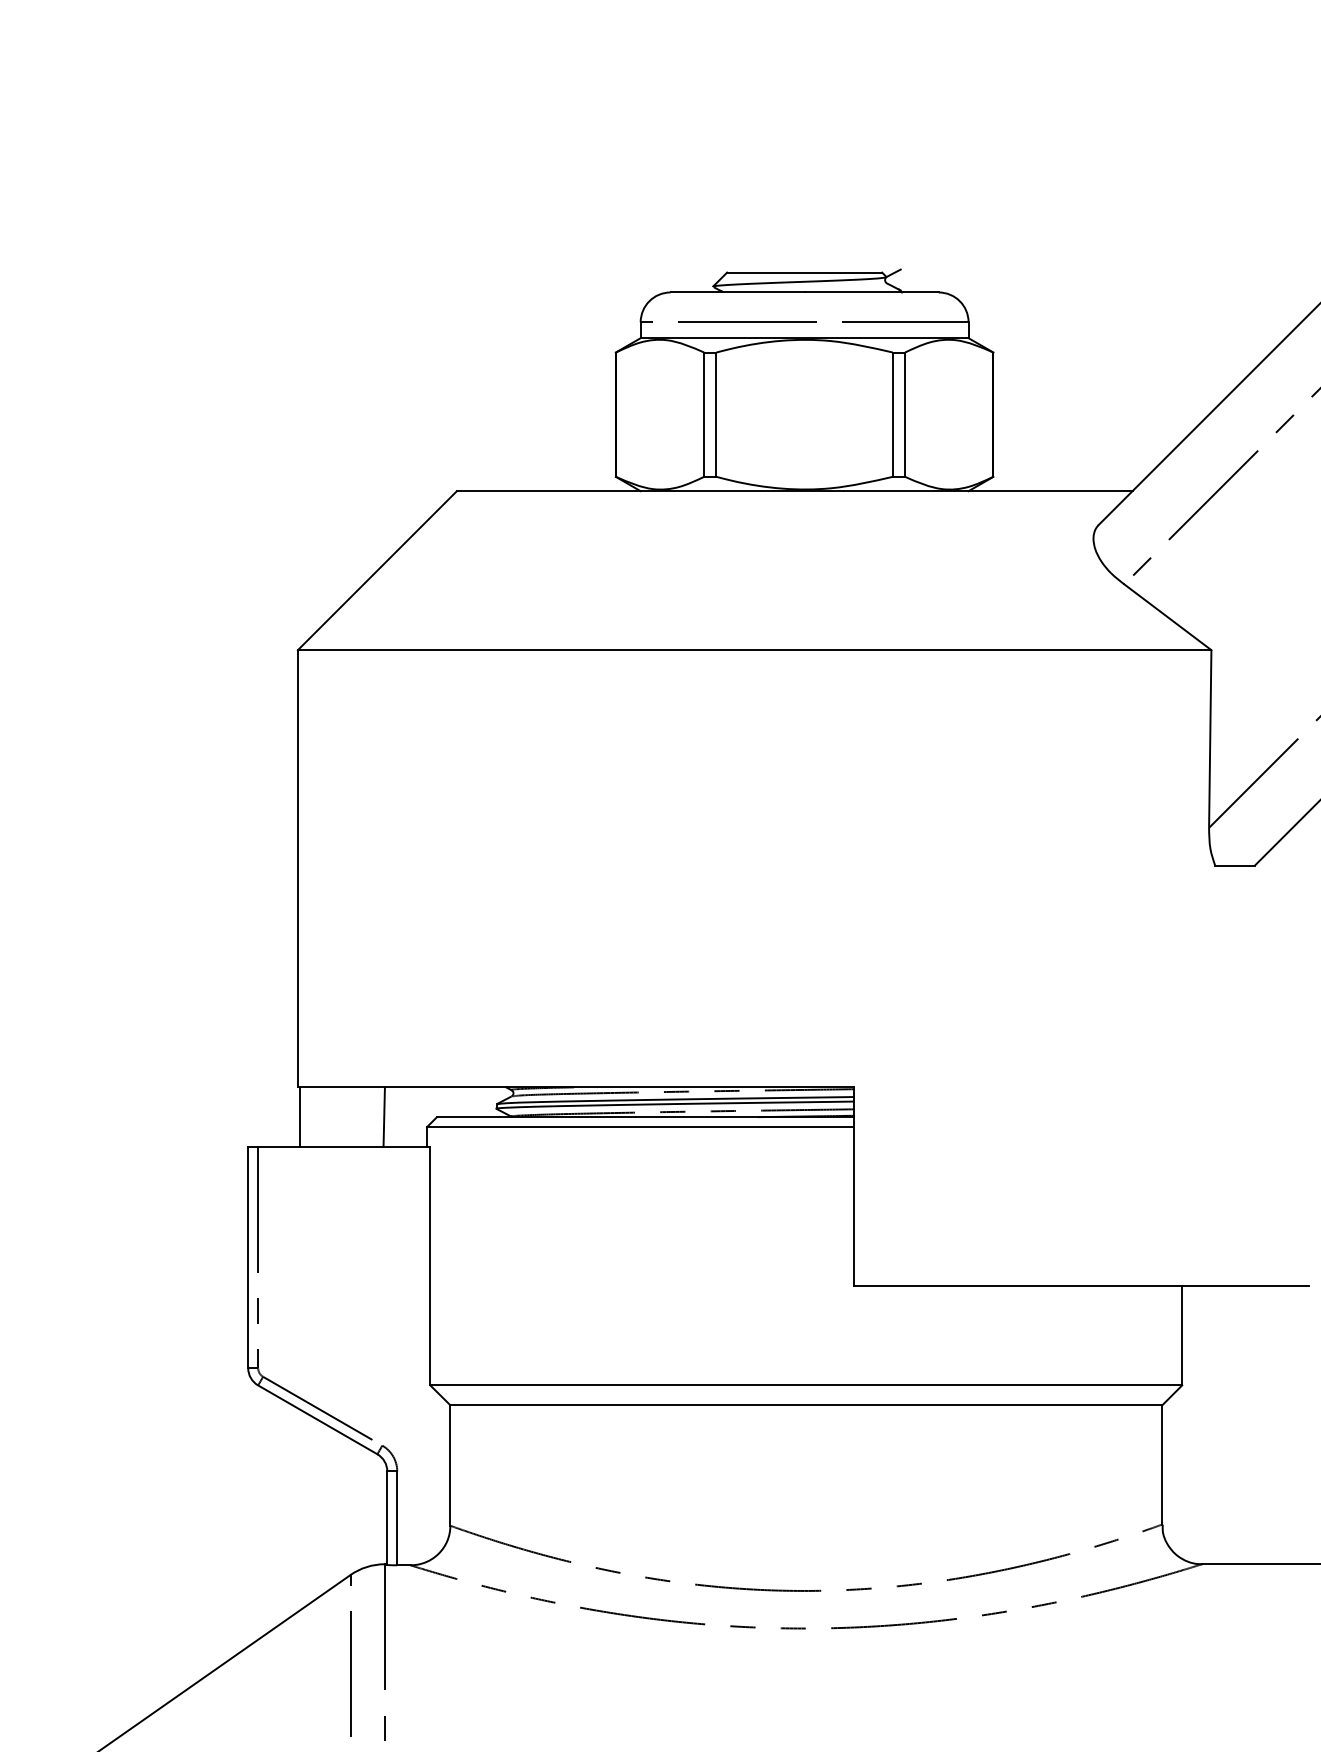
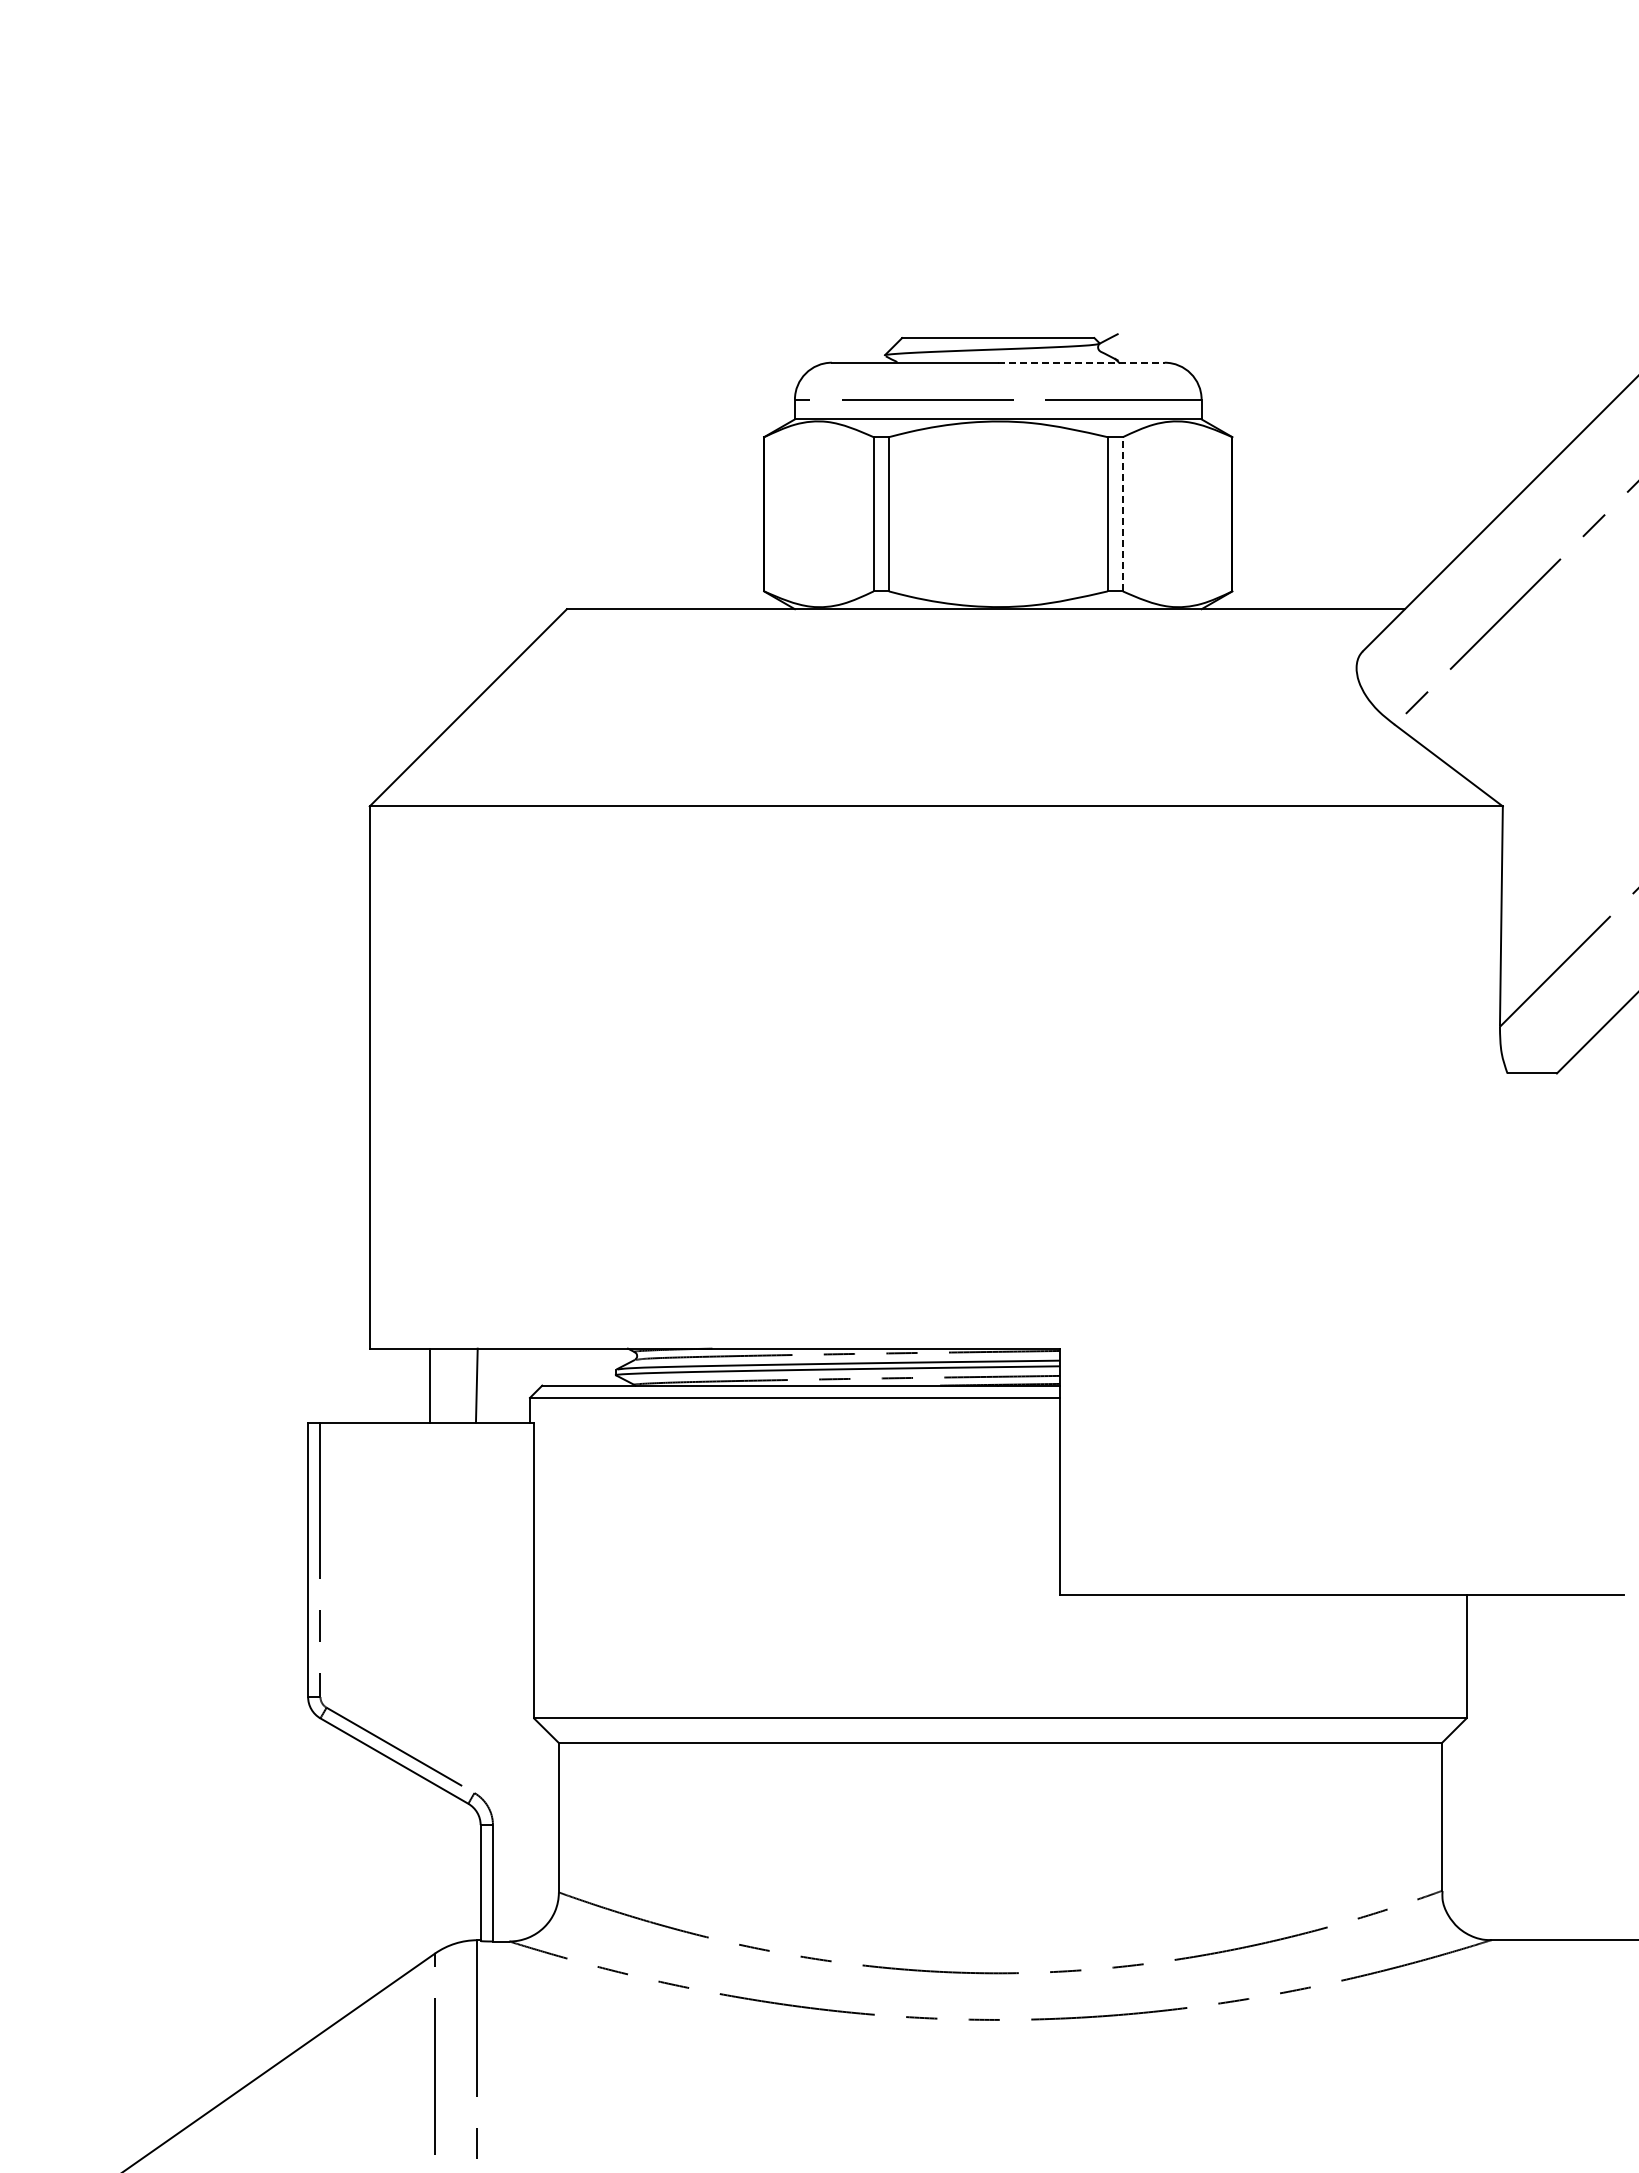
line: (871, 292) -> (1081, 362), solid -> dashed
line: (904, 414) -> (1122, 513), solid -> dashed
line: (300, 1117) -> (429, 1385), moved

